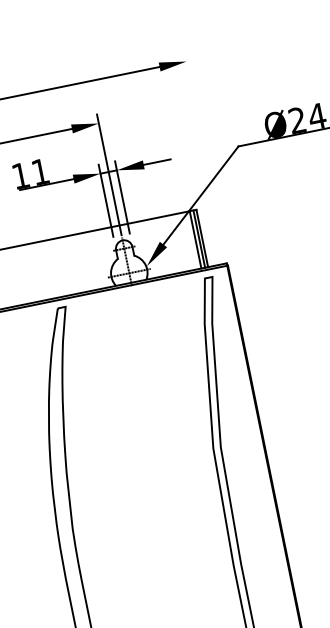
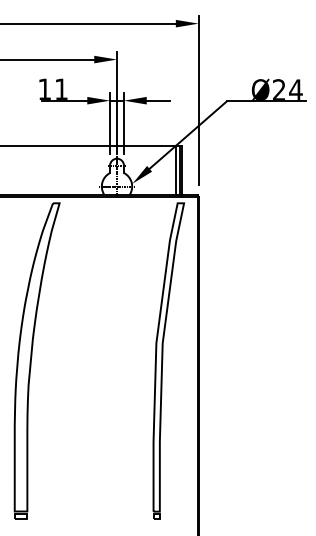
line: (204, 152) -> (198, 100), added

